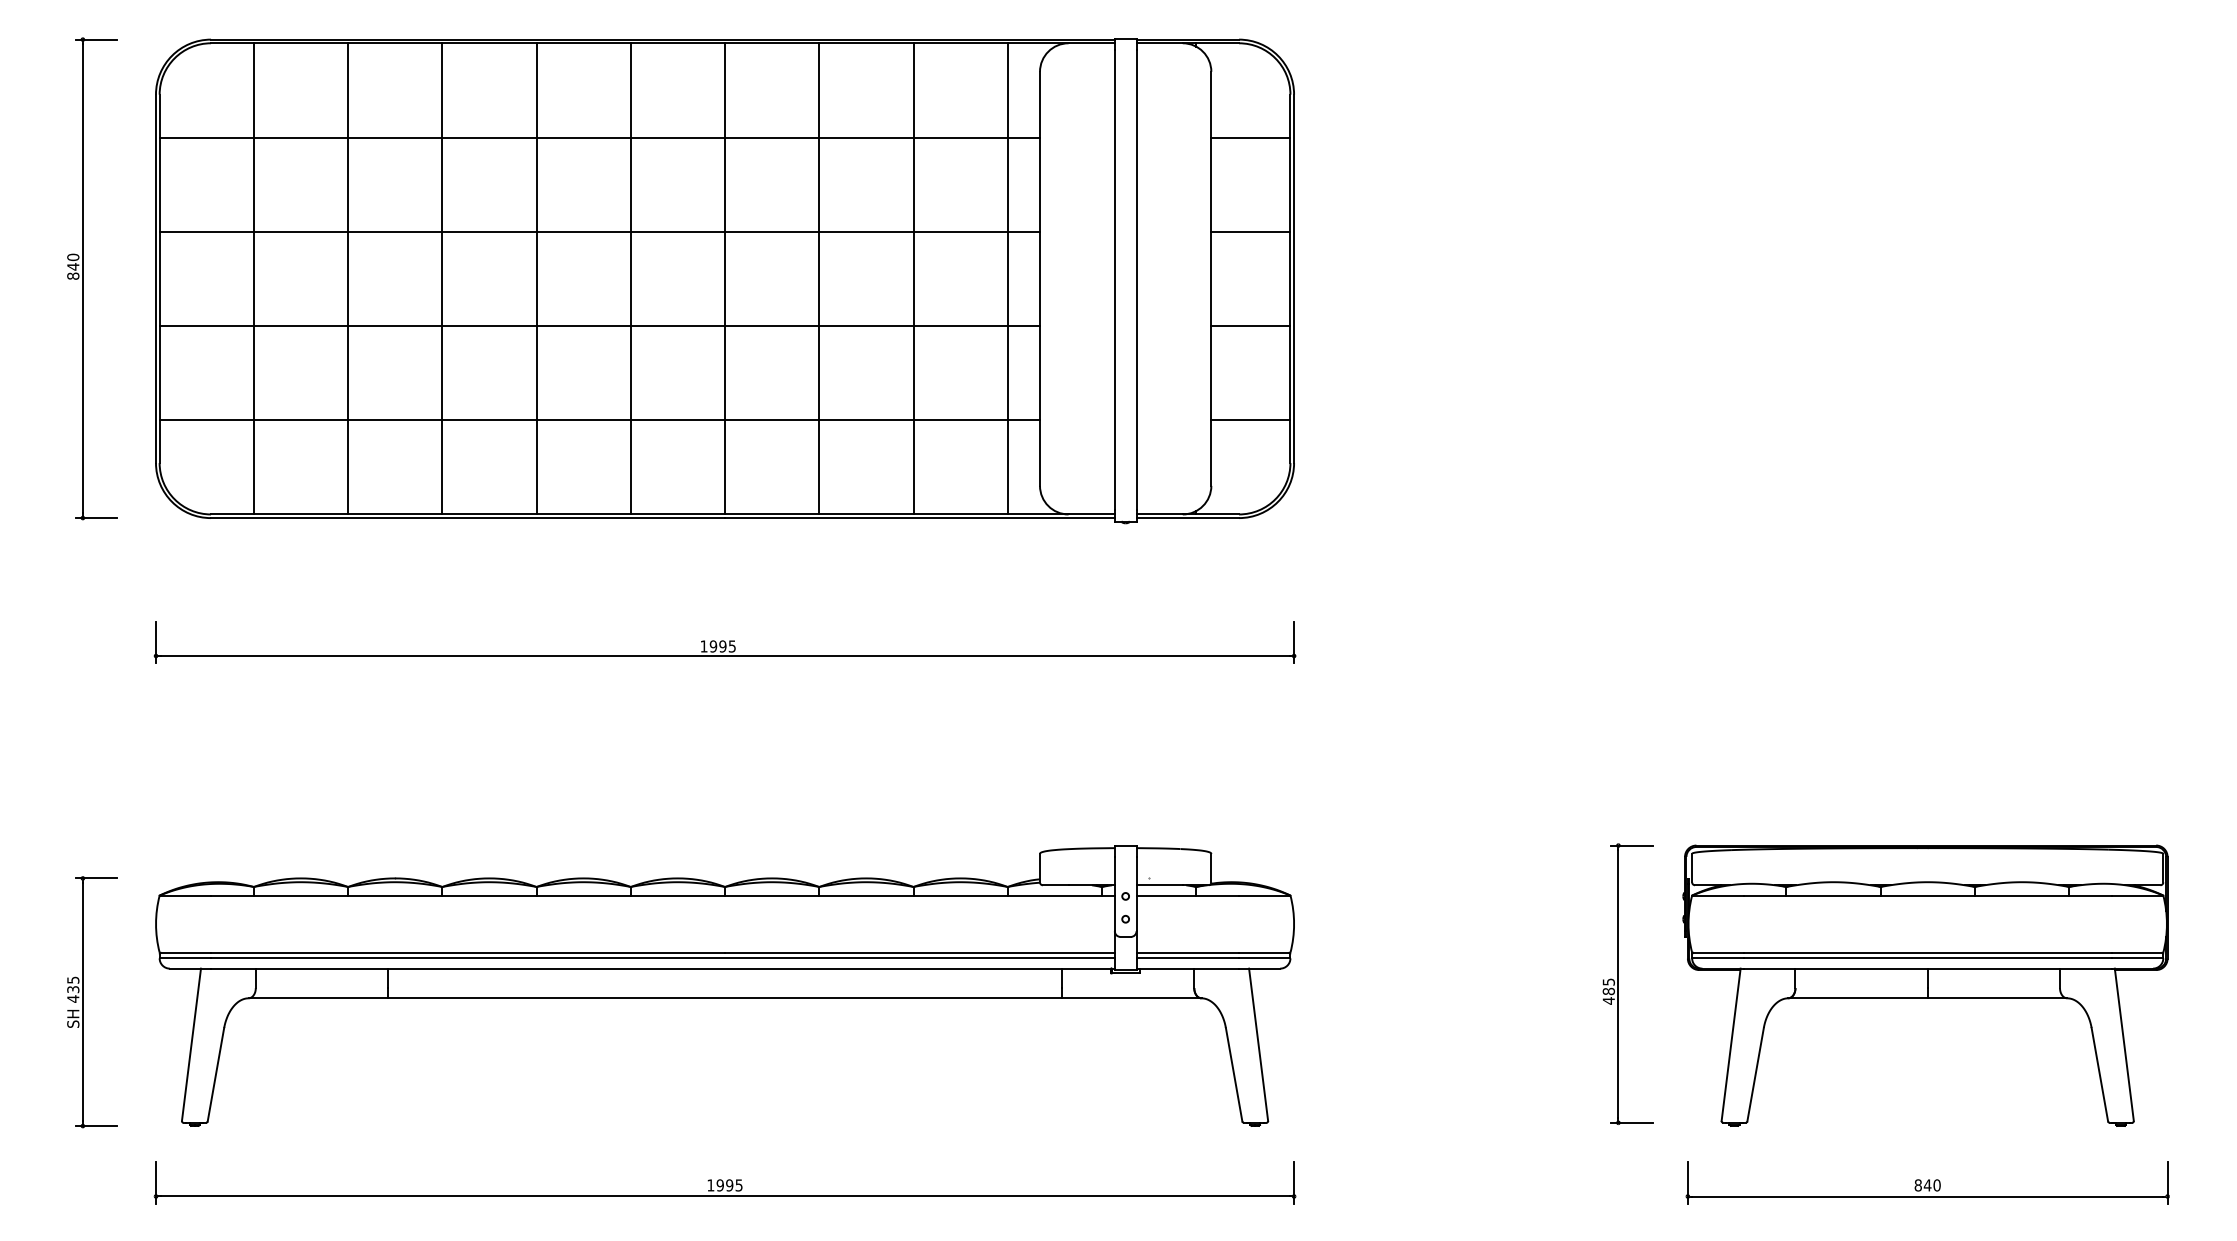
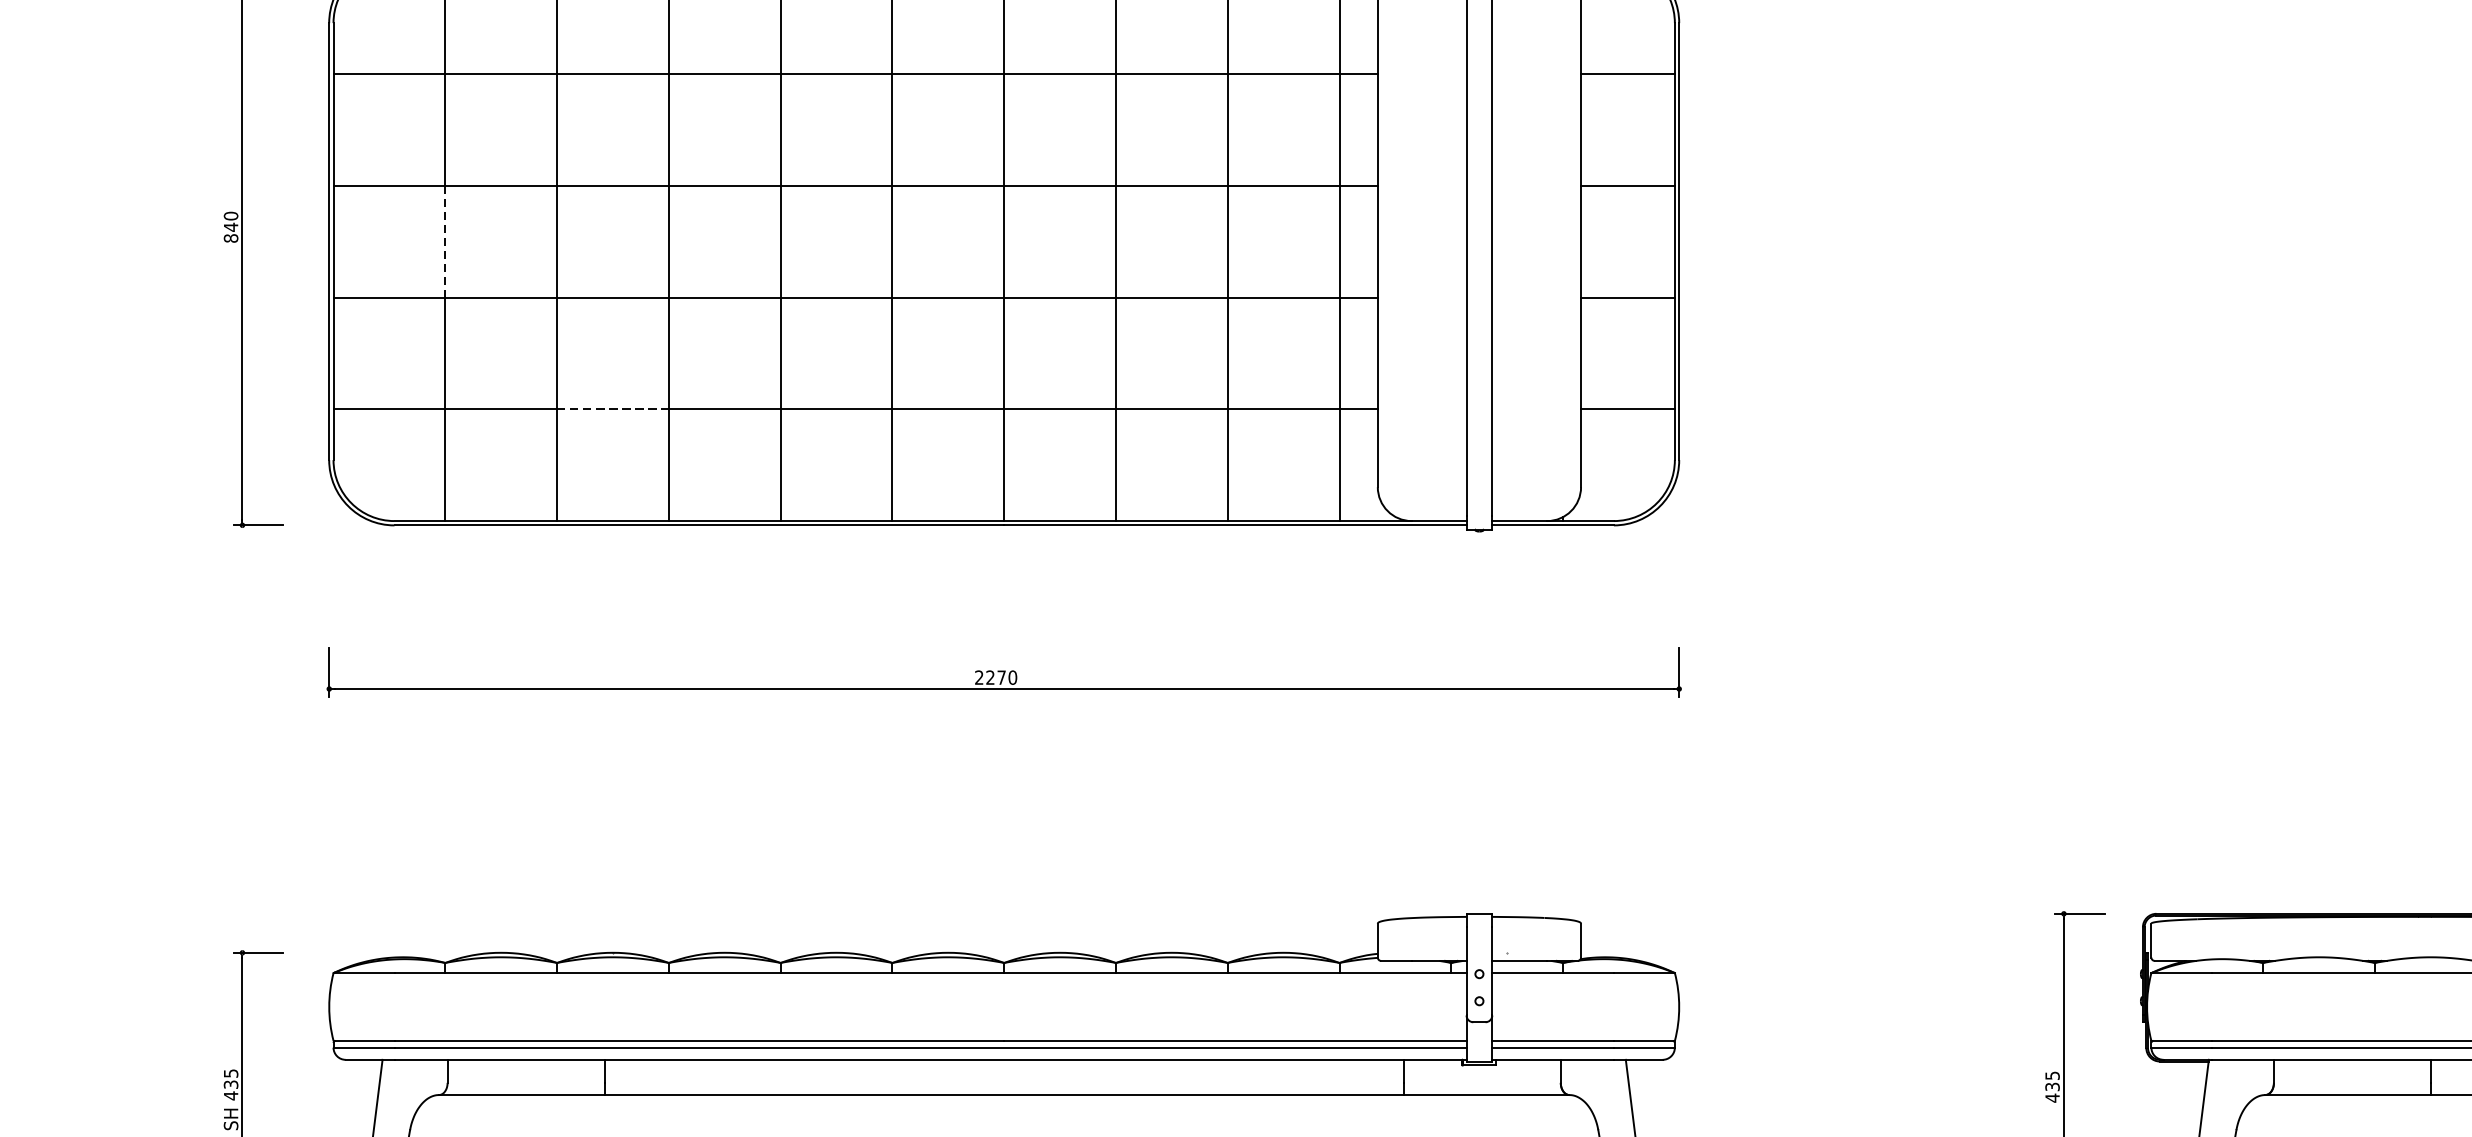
line: (253, 279) -> (444, 242), solid -> dashed
line: (395, 420) -> (613, 409), solid -> dashed
text: (718, 646) -> (996, 677), 1995 -> 2270
text: (1608, 991) -> (2052, 1086), 485 -> 435

